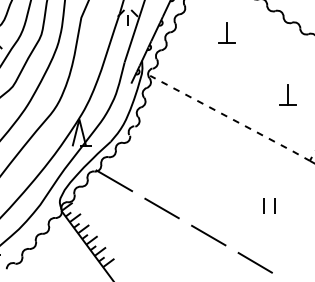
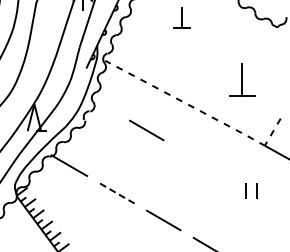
part: (287, 94) -> (242, 79), size x1.6
line: (191, 145) -> (146, 130), added
part: (269, 205) -> (251, 190), moved
line: (161, 208) -> (116, 193), solid -> dashed

